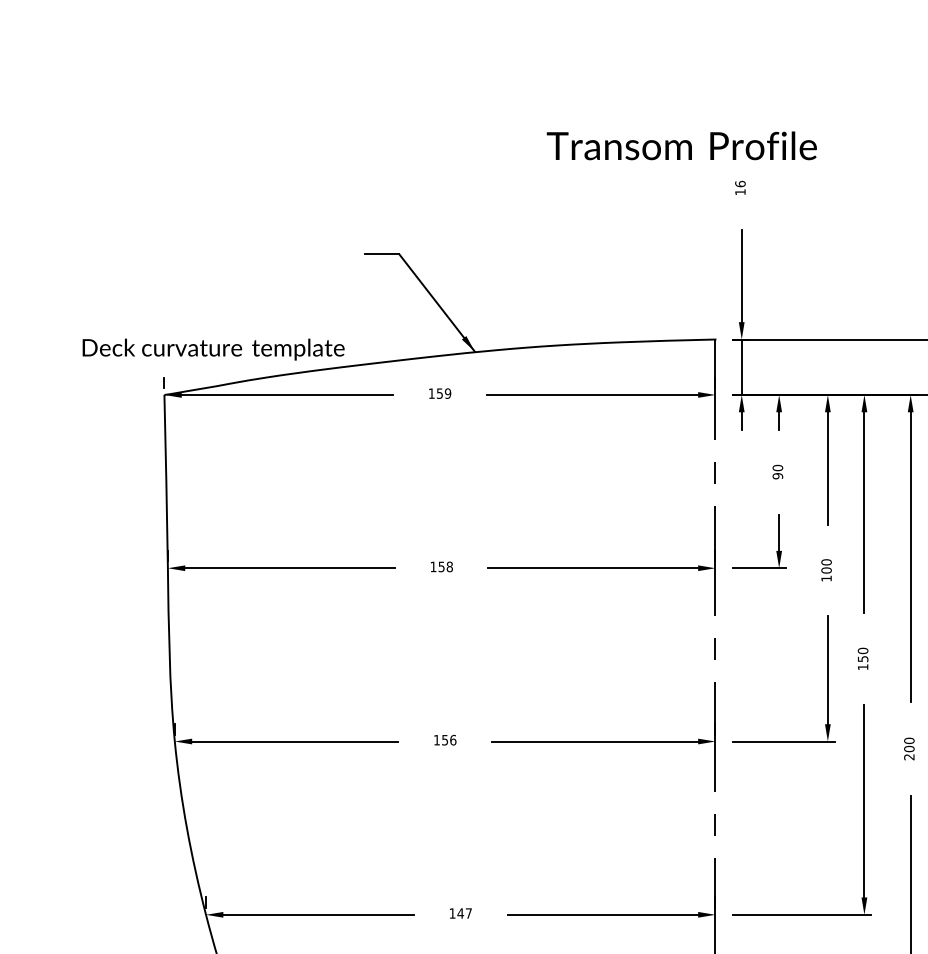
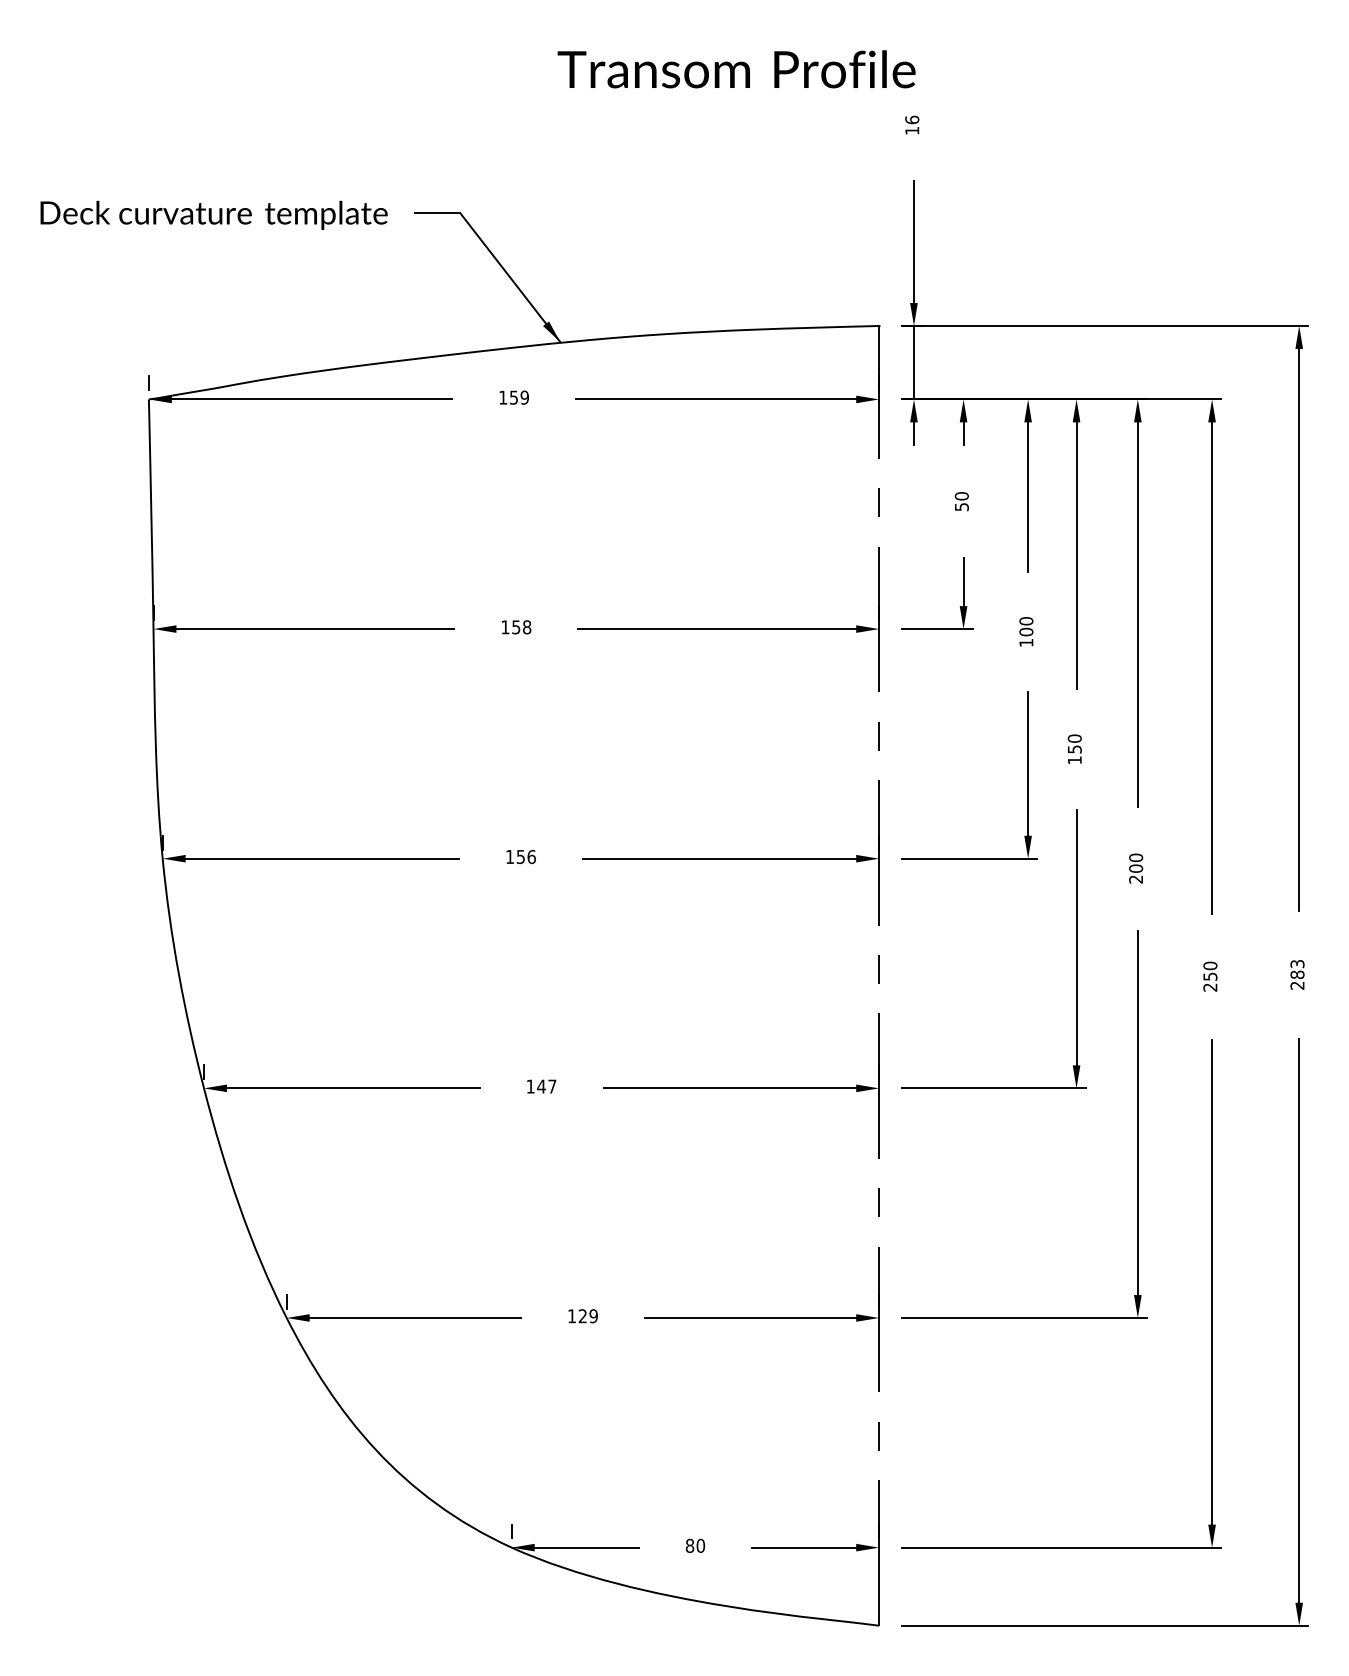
text: (681, 145) -> (736, 69), moved
text: (213, 348) -> (213, 214), moved
text: (777, 476) -> (961, 507), 90 -> 50

